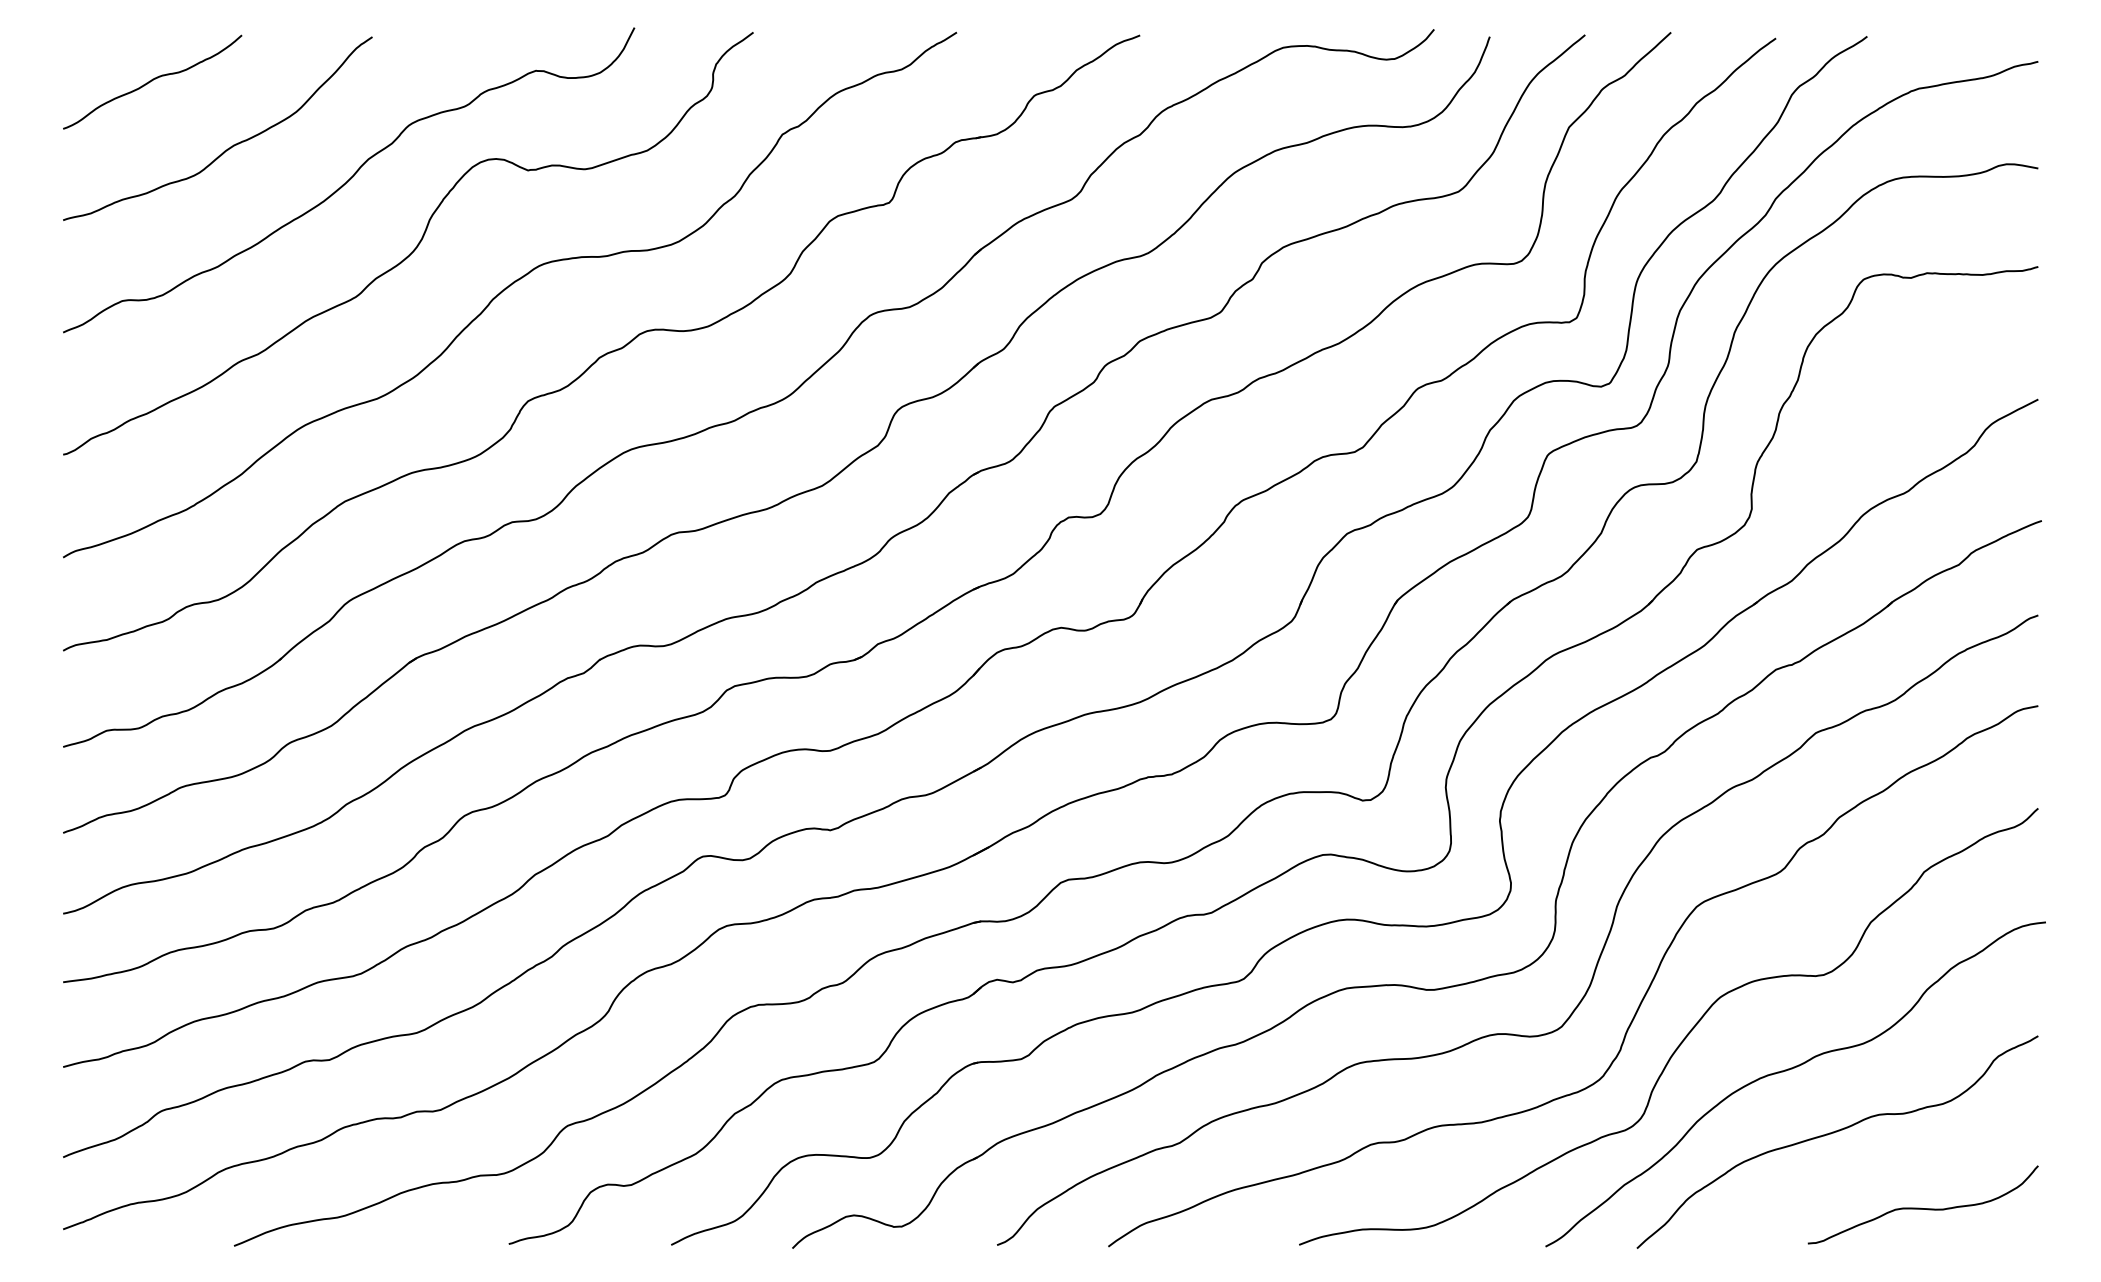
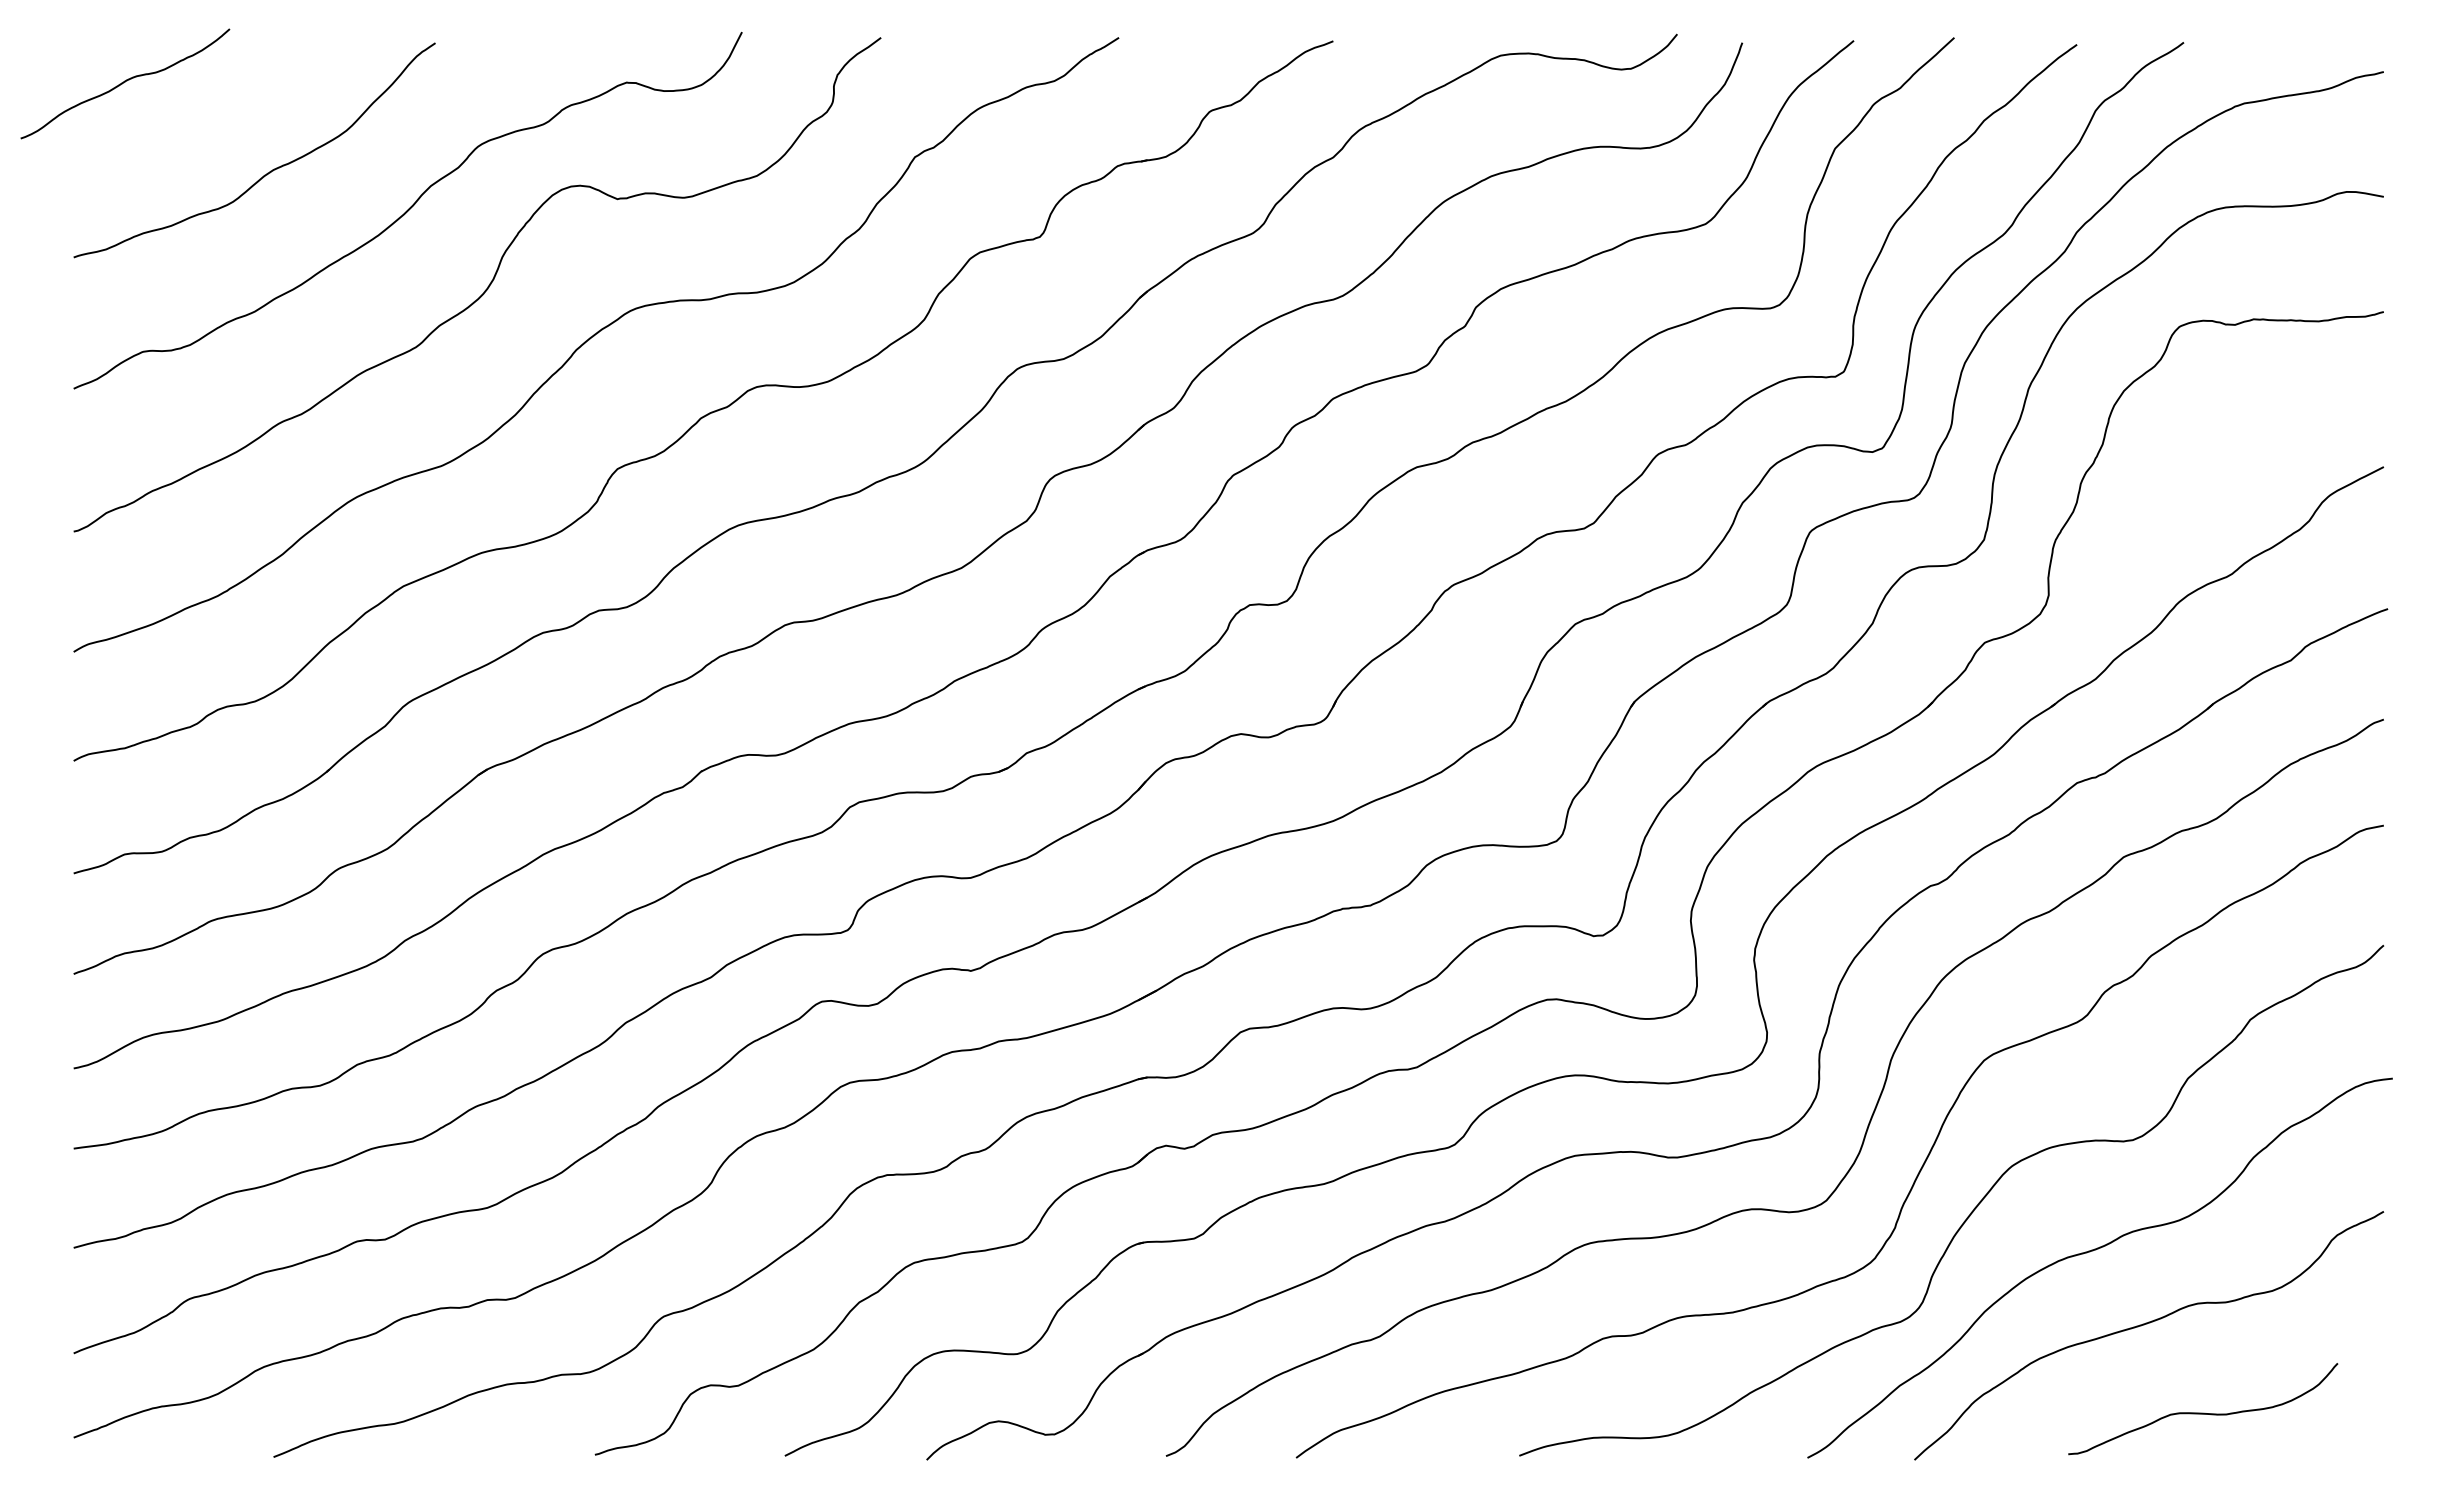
curve: (152, 80) -> (125, 82), moved
curve: (1923, 1207) -> (2203, 1412), moved

